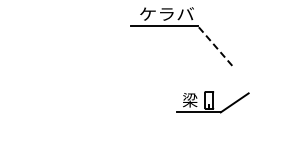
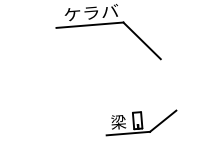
line: (214, 45) -> (141, 40), dashed -> solid
part: (212, 102) -> (141, 122), moved

